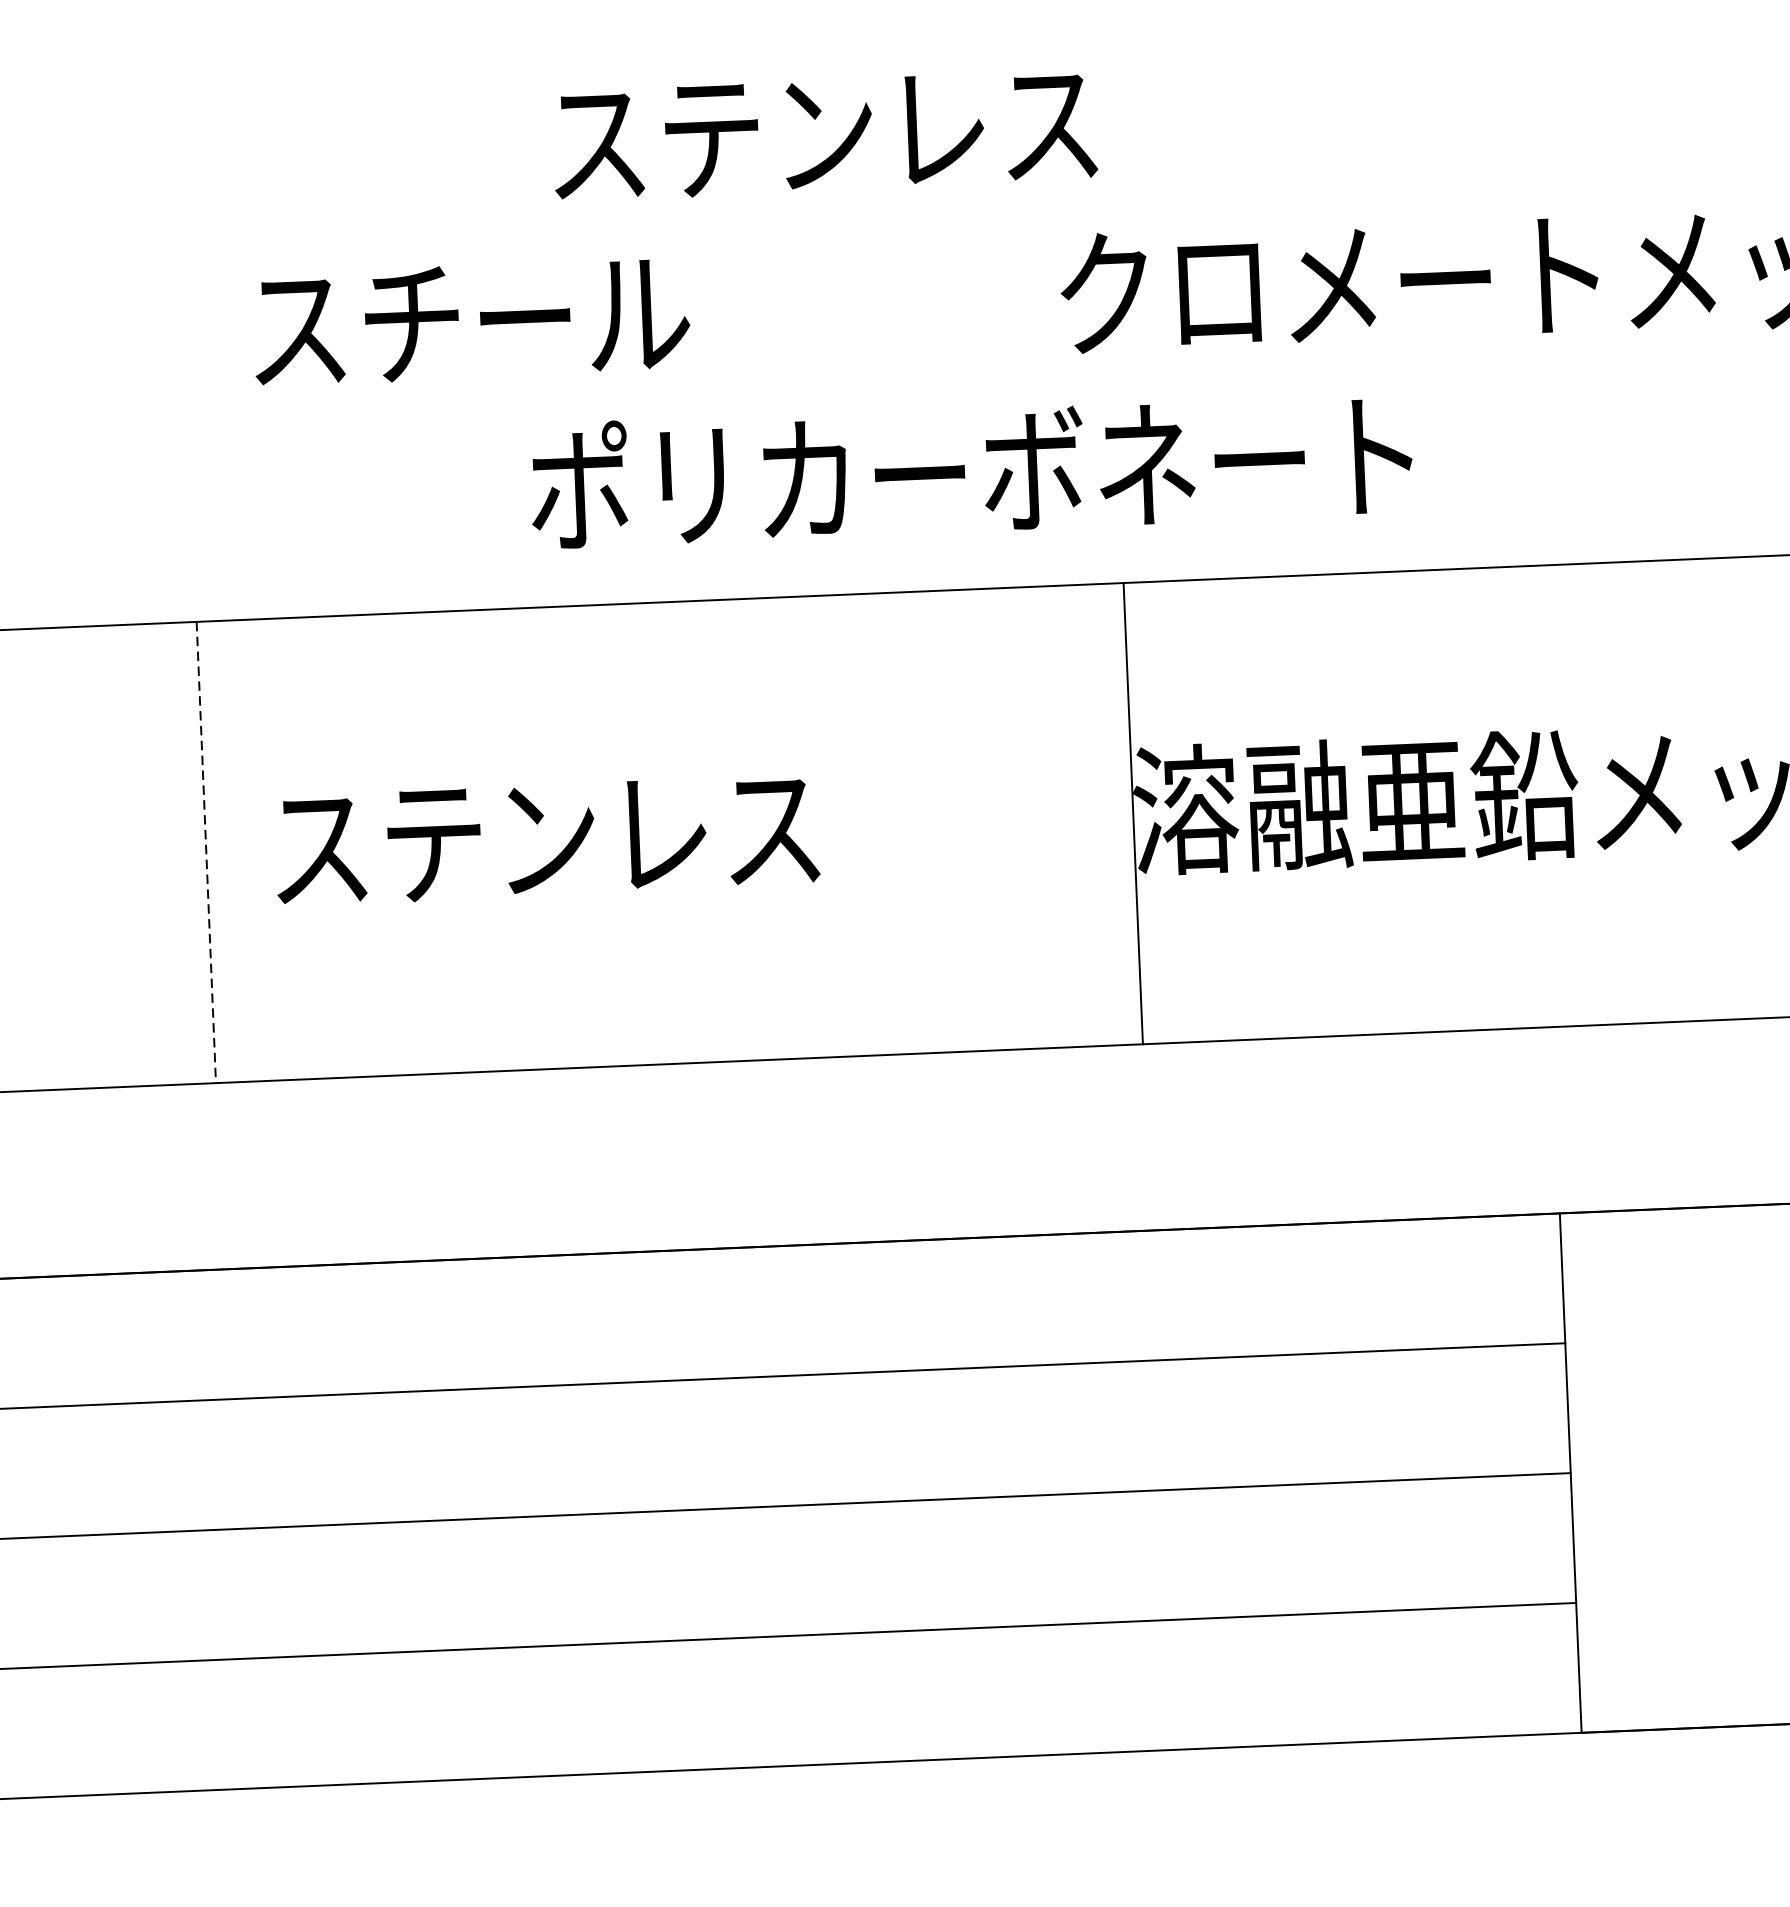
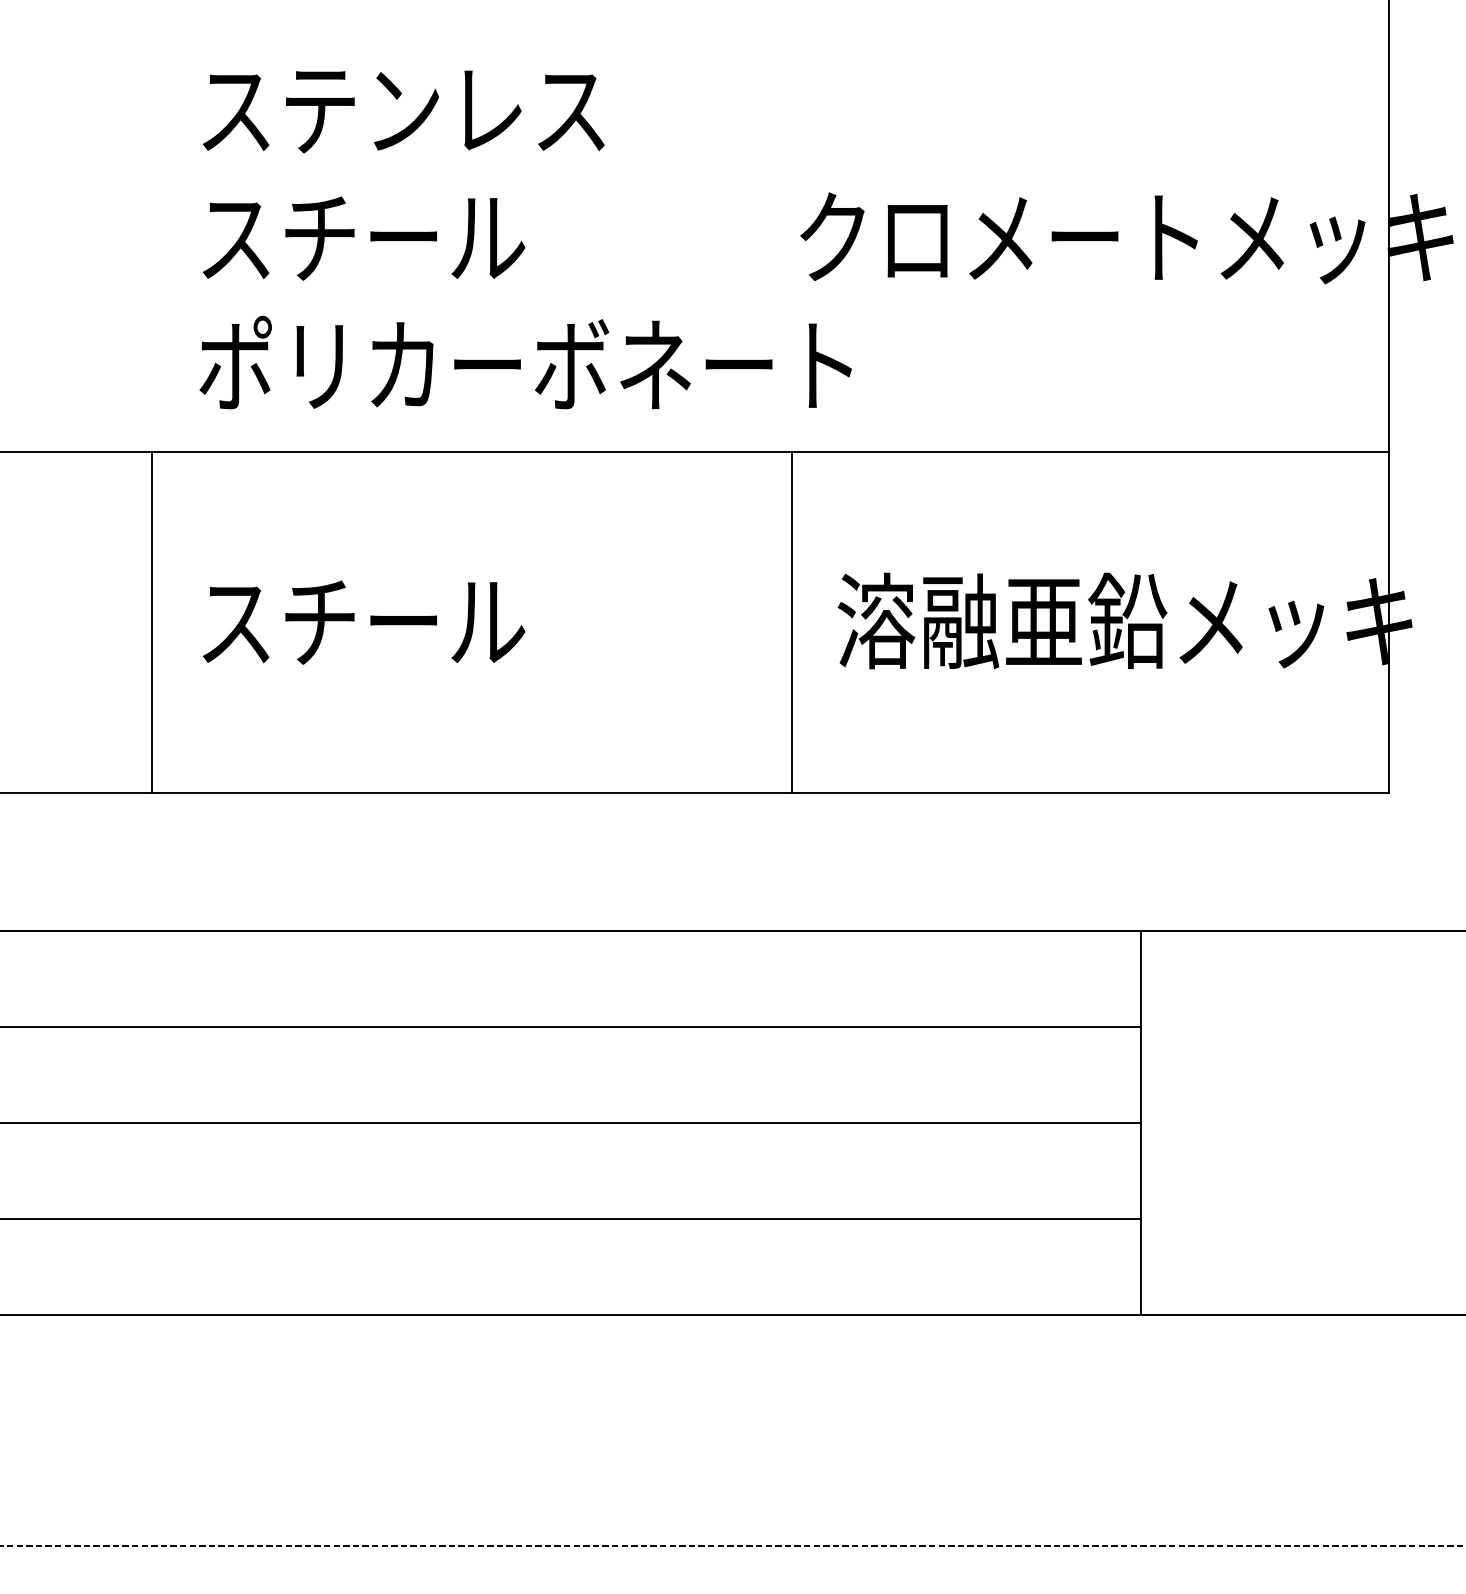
text: (824, 135) -> (403, 111), moved
text: (971, 468) -> (525, 362), moved
line: (1133, 813) -> (791, 622), moved
text: (602, 836) -> (444, 622), ステンレス -> スチール
line: (206, 852) -> (151, 622), dashed -> solid

